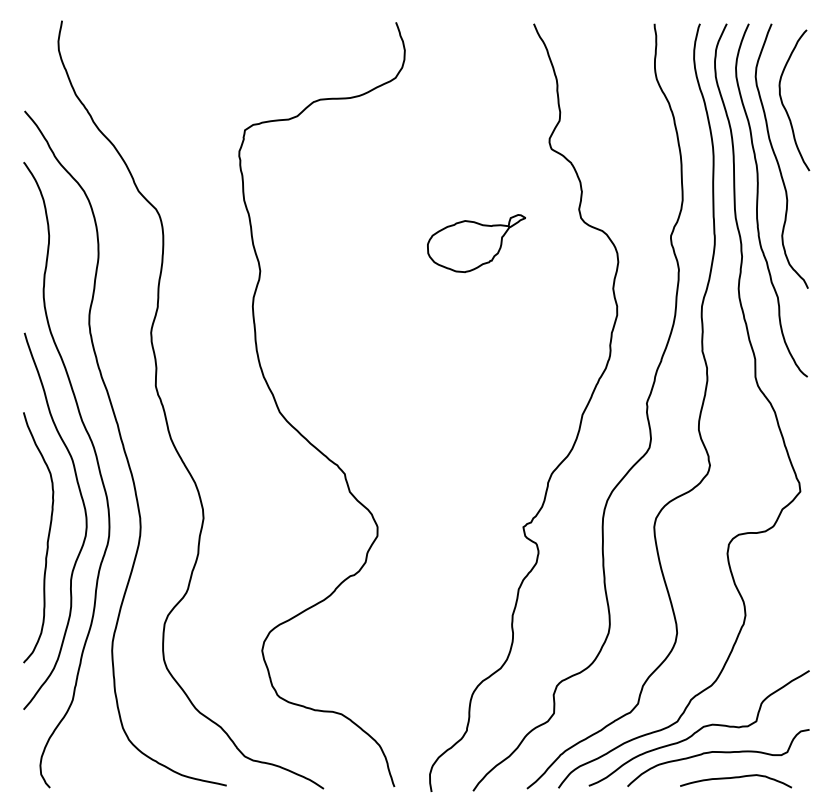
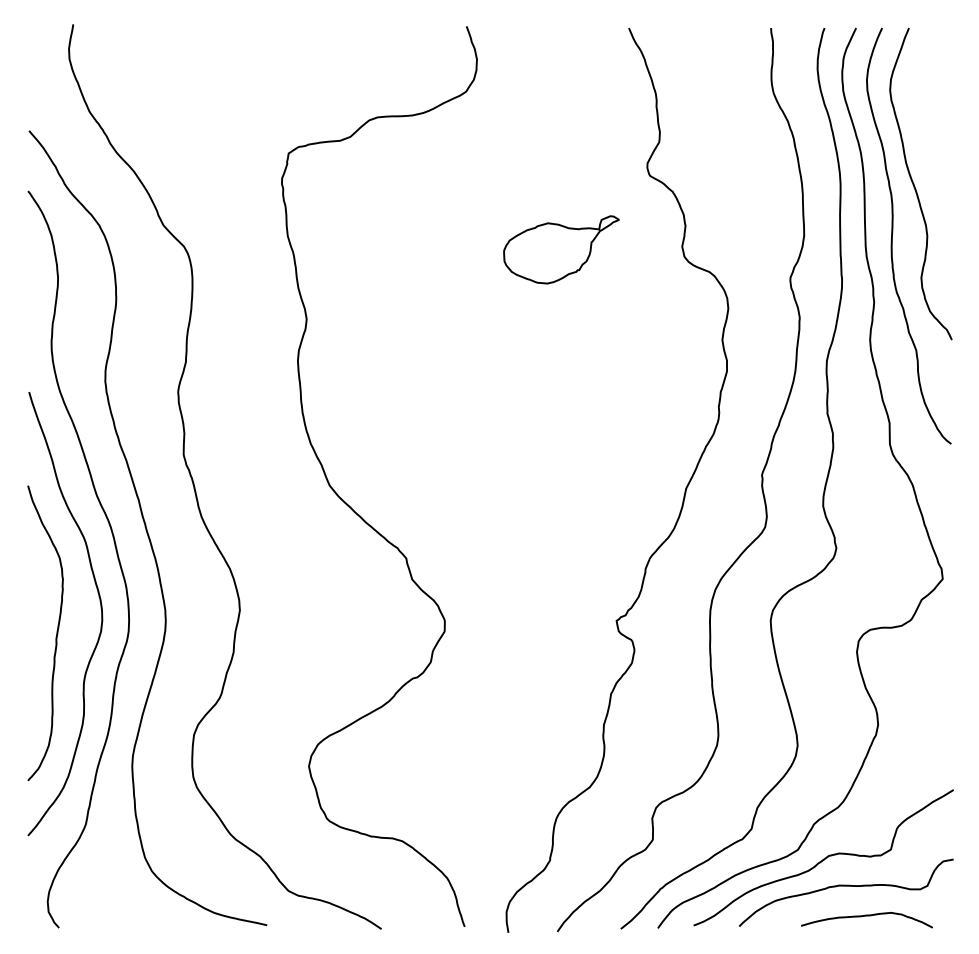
curve: (784, 104) -> (923, 123), removed
part: (476, 243) -> (561, 249), moved

